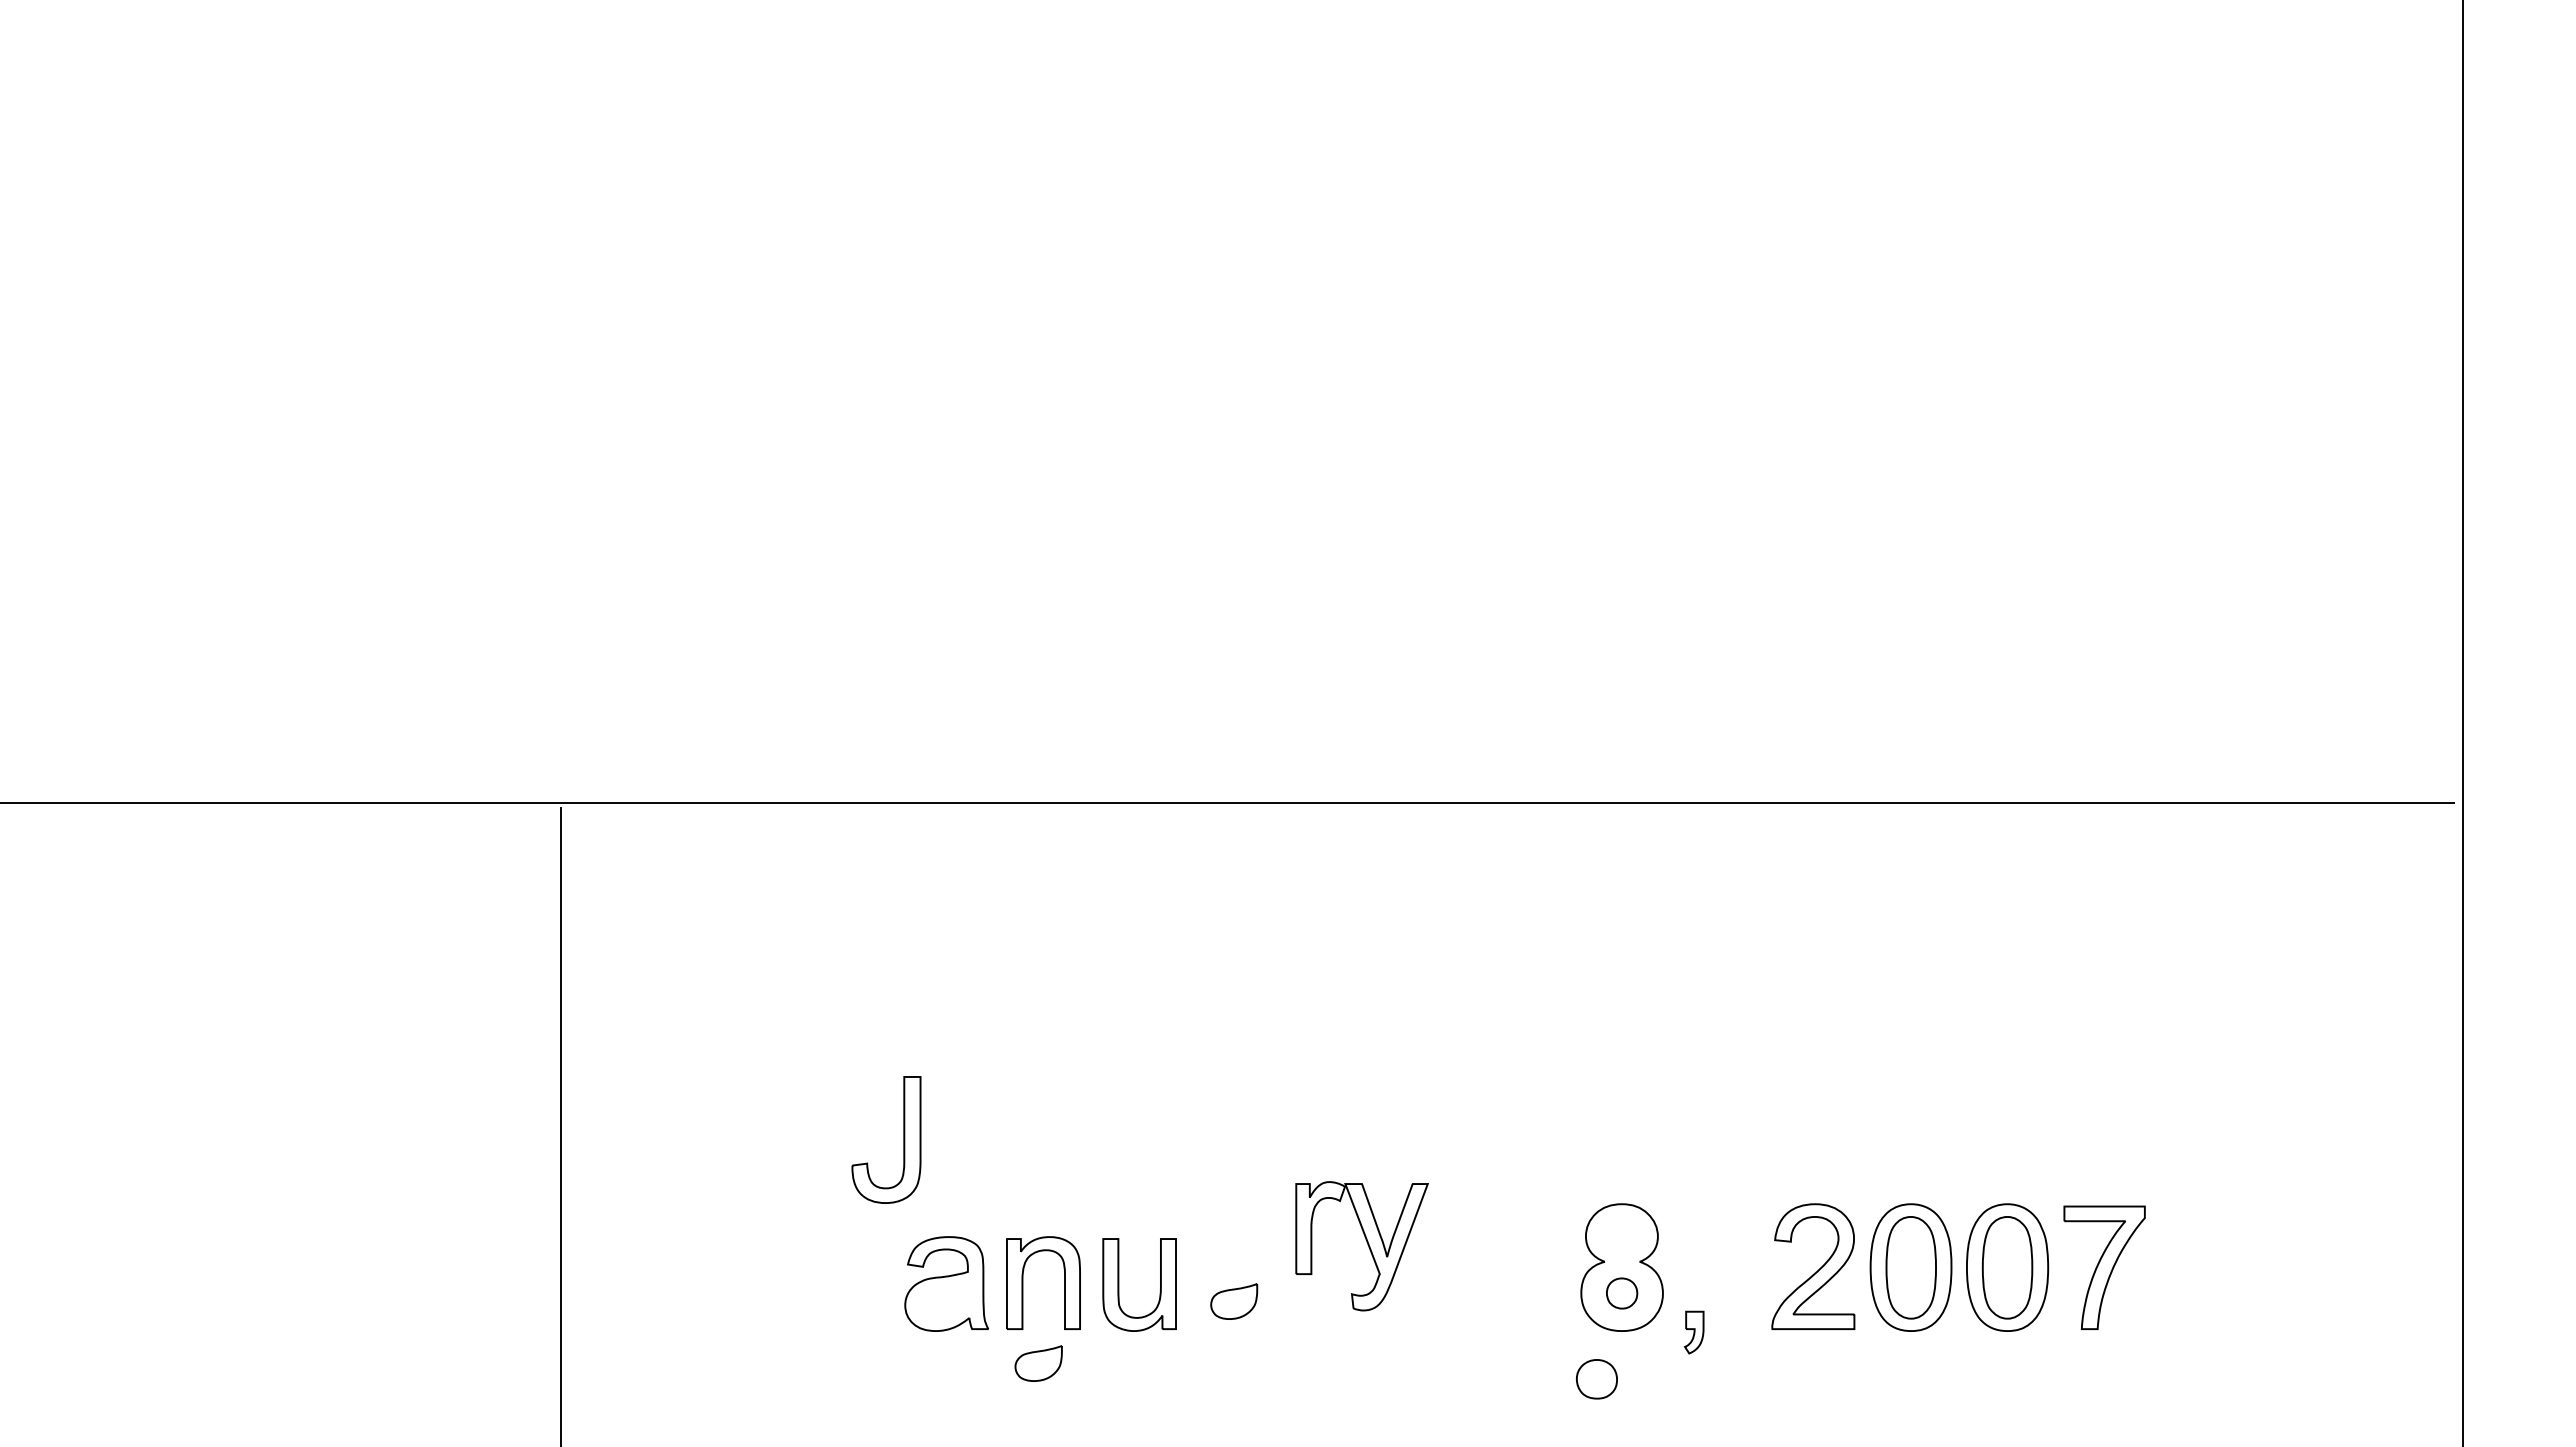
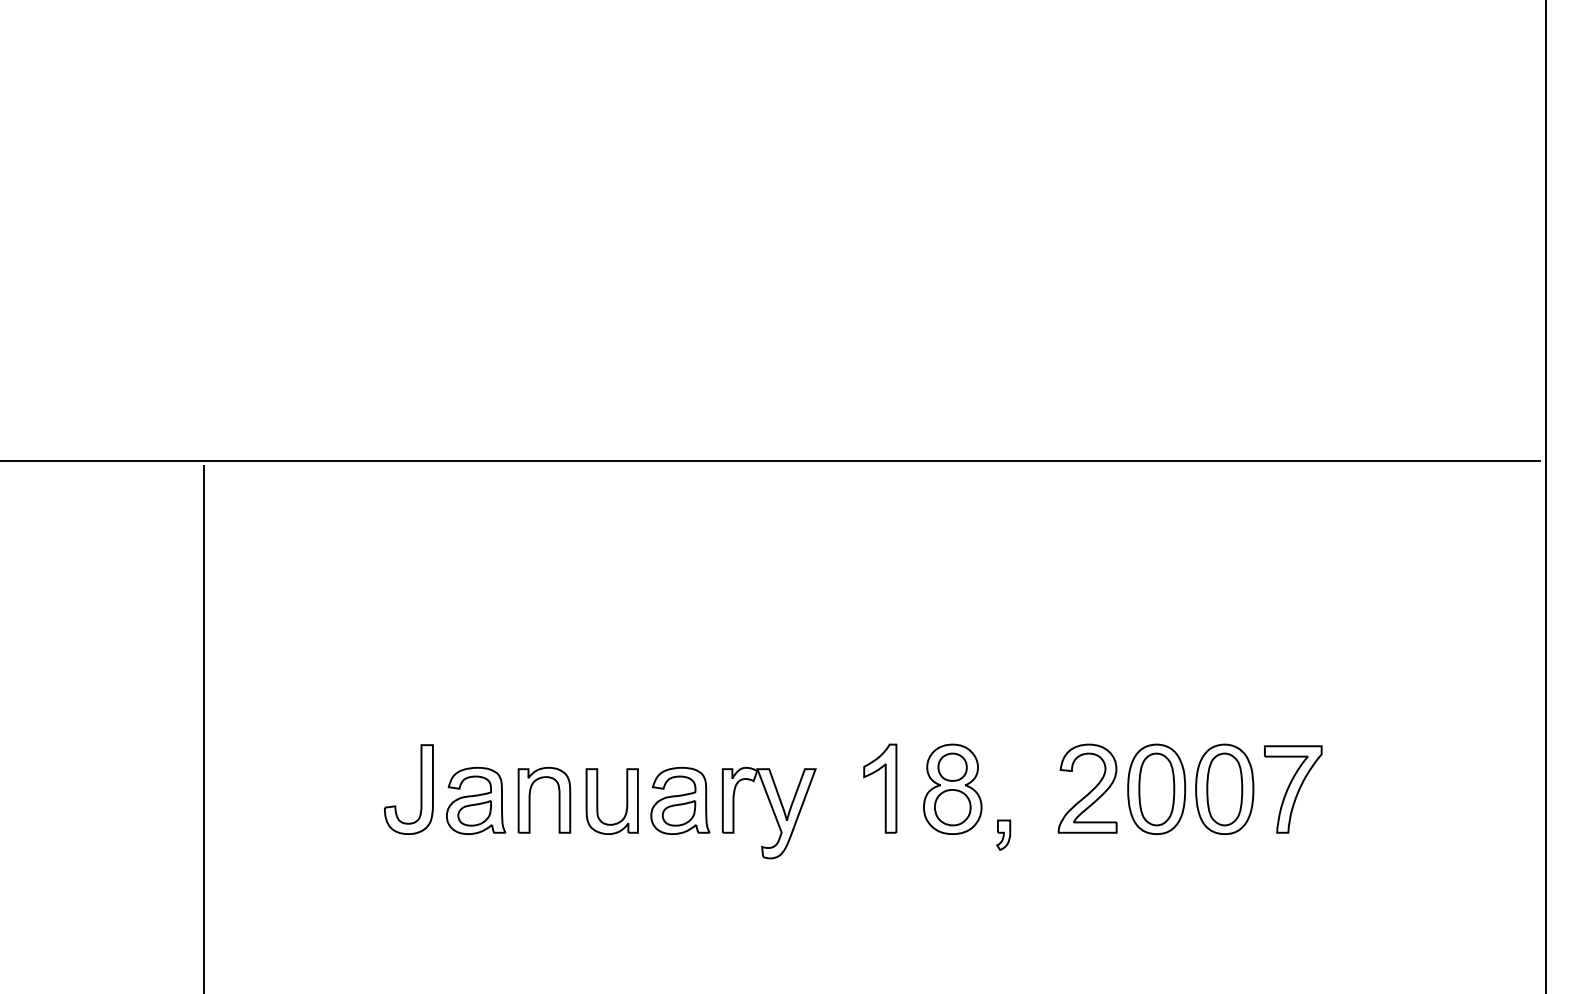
part: (903, 1139) -> (420, 789), moved
part: (1367, 1245) -> (773, 812), moved
part: (1526, 1266) -> (885, 788), added
part: (1236, 1283) -> (680, 800), added
part: (1621, 1293) -> (952, 807), size x1.67
part: (1038, 1363) -> (474, 813), moved
part: (1596, 1379) -> (952, 767), moved

